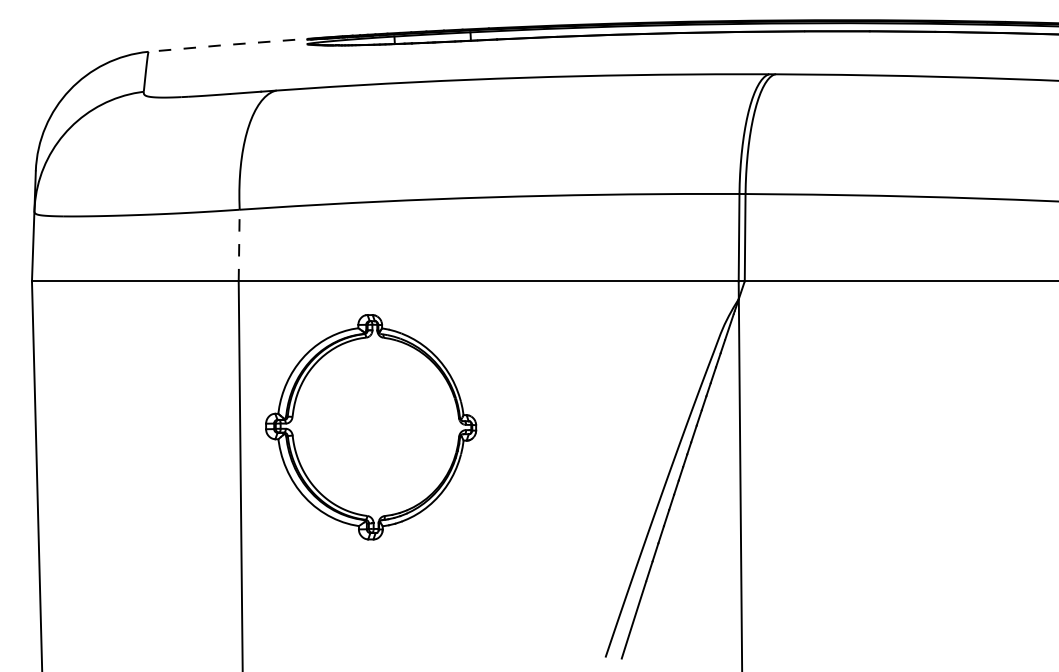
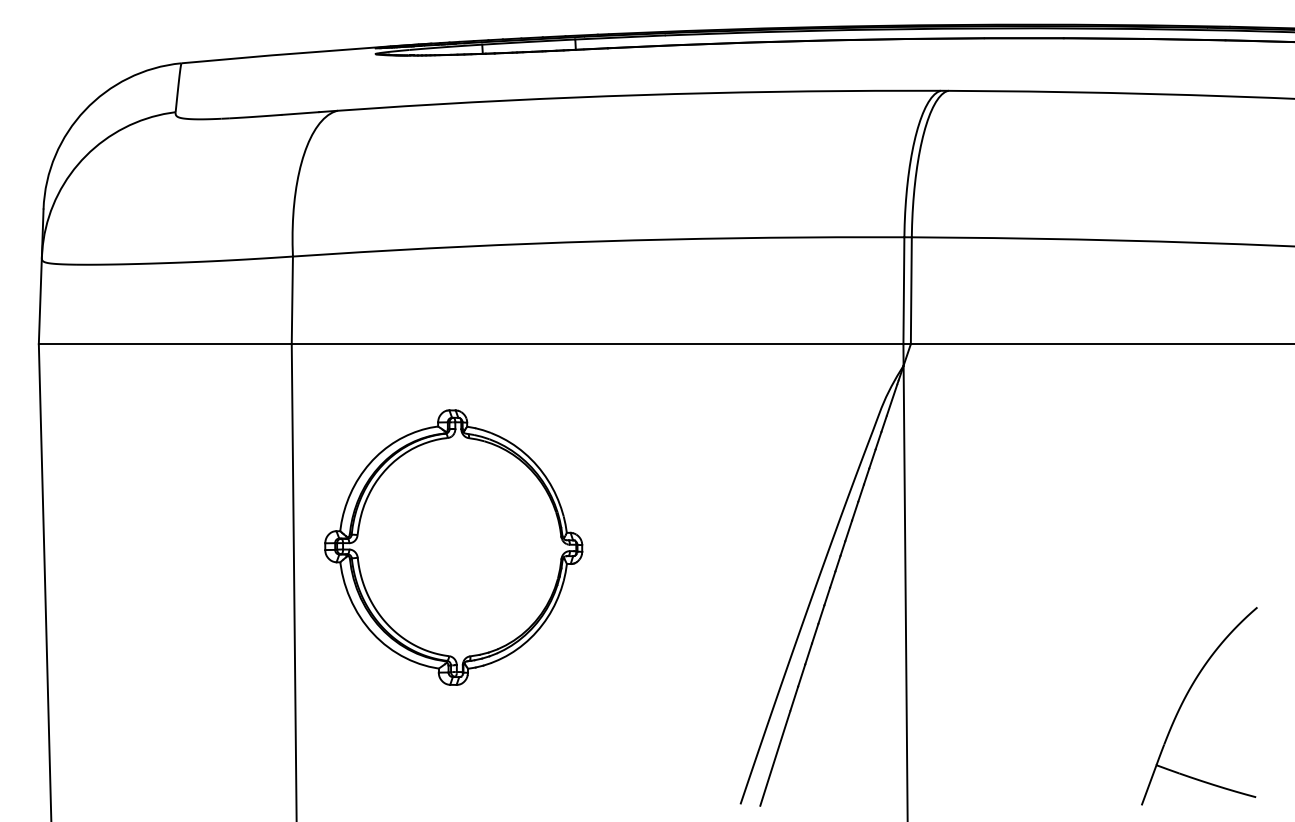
line: (233, 44) -> (285, 54), dashed -> solid
line: (239, 245) -> (292, 300), dashed -> solid
part: (370, 427) -> (453, 547), moved
part: (969, 571) -> (1185, 699), added

